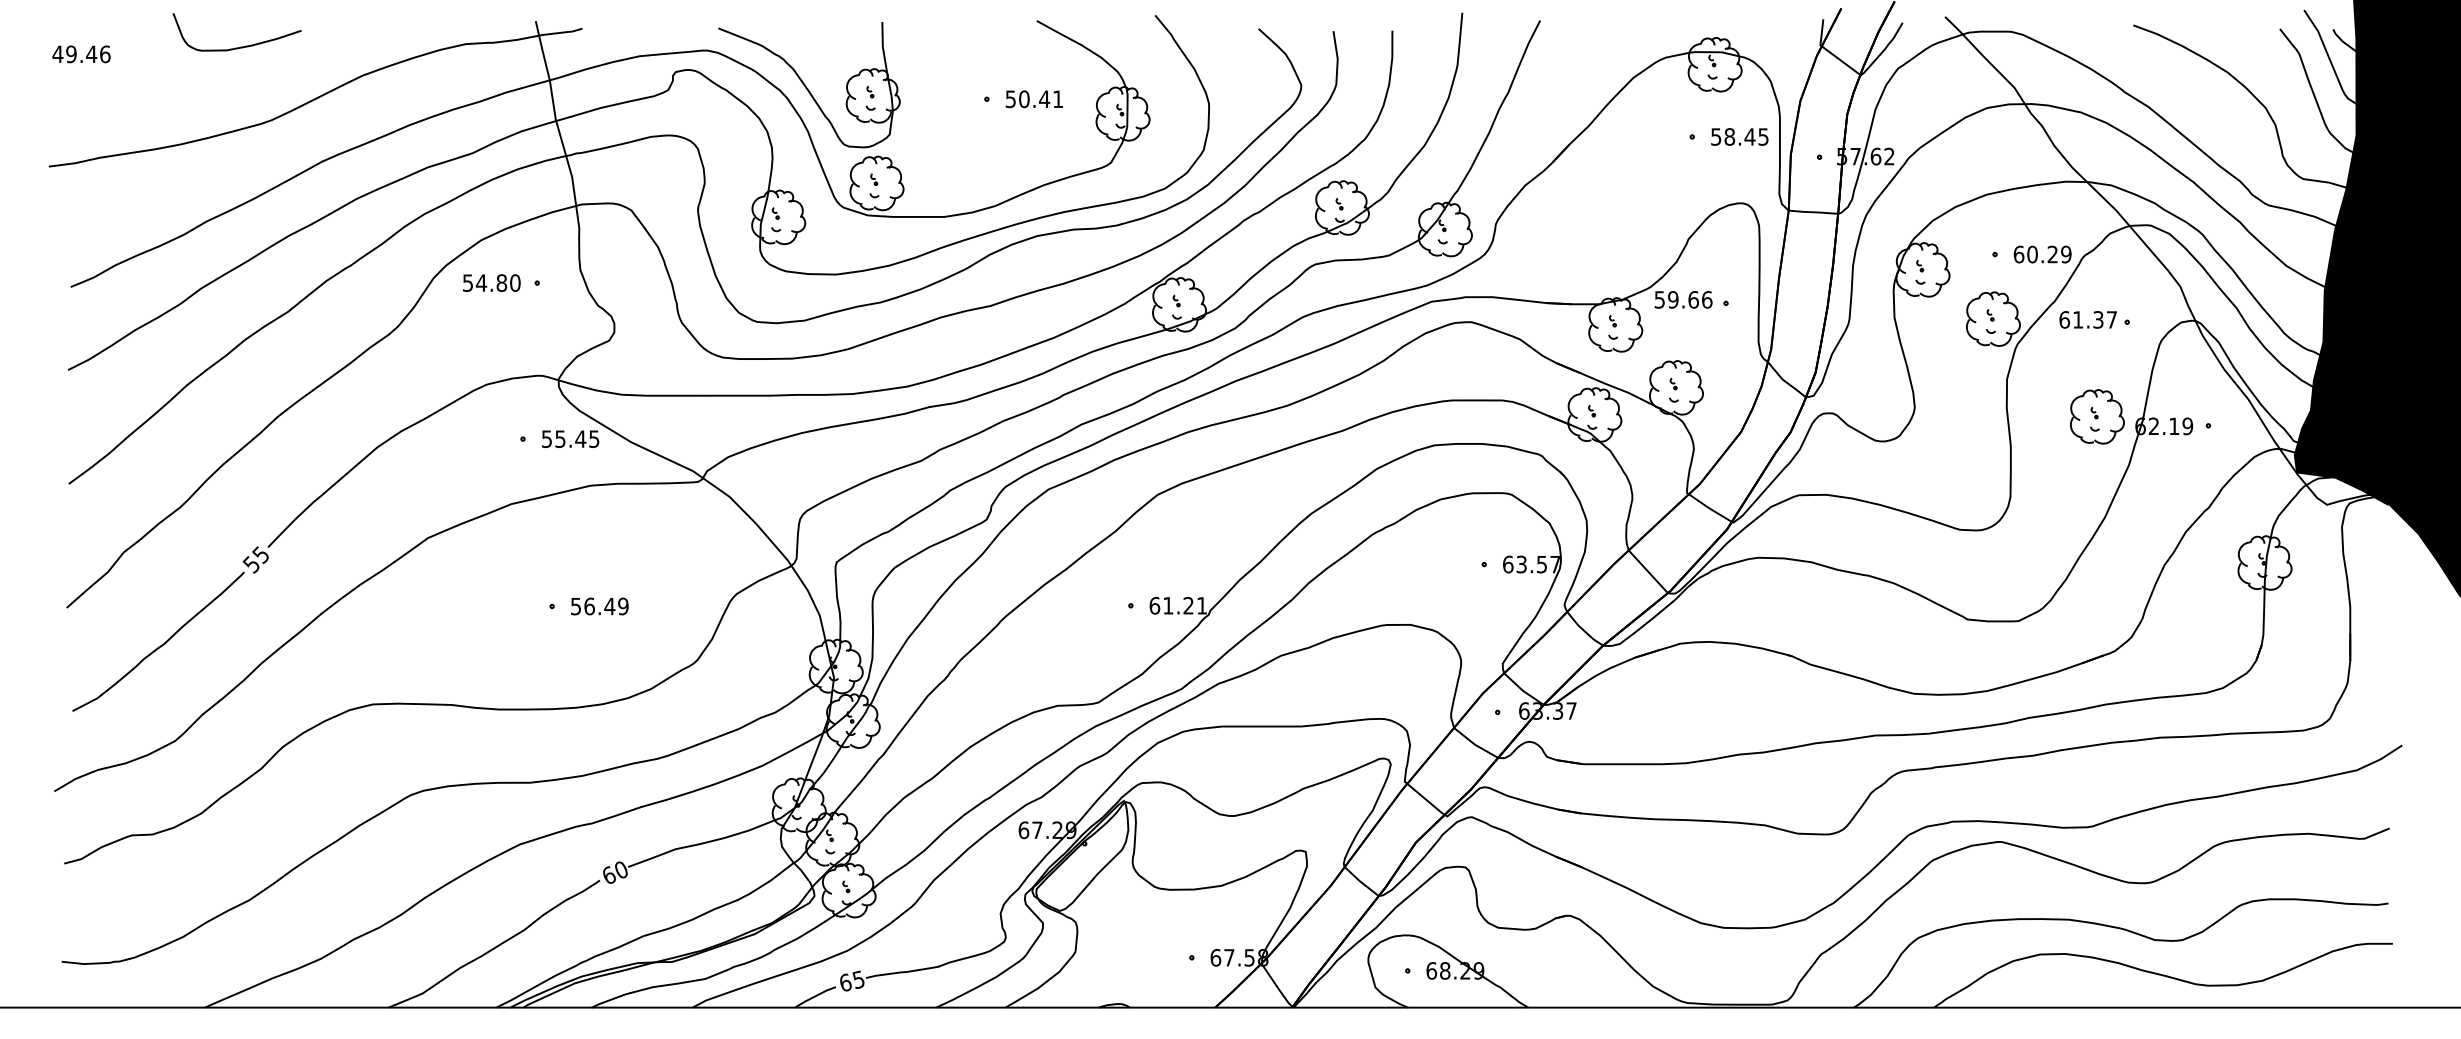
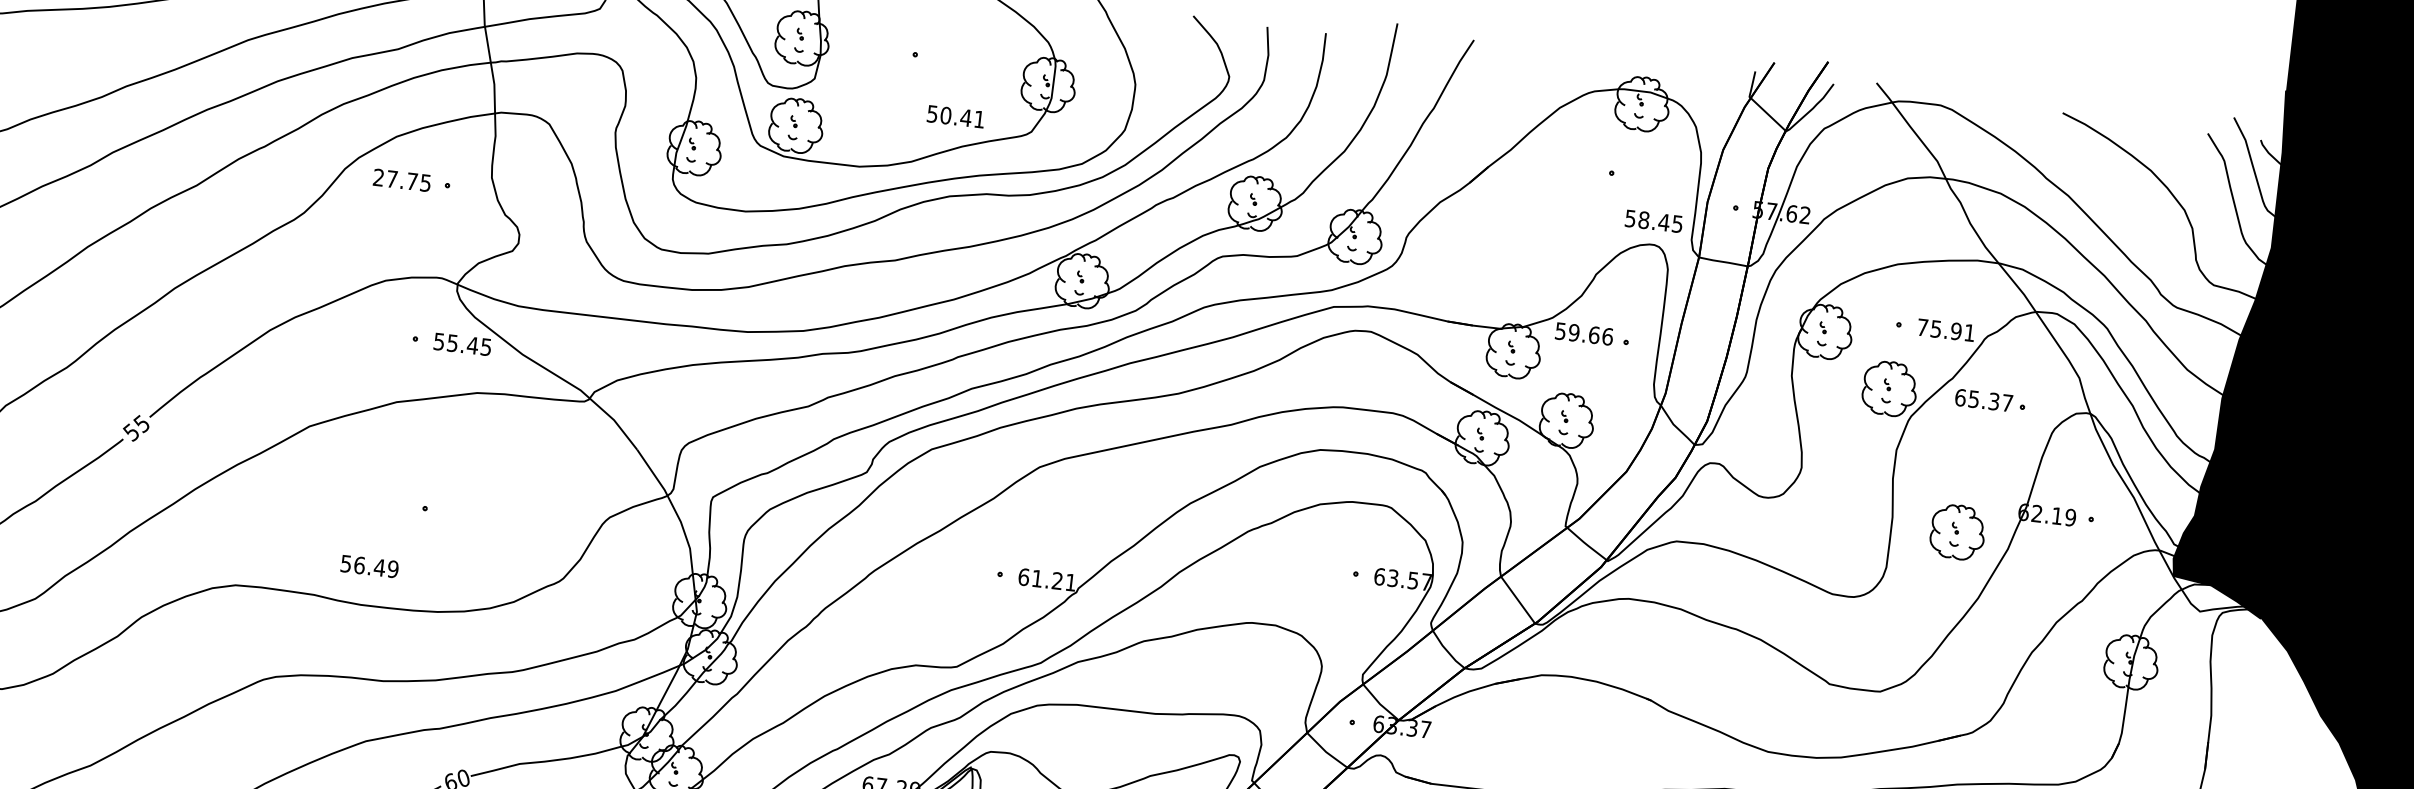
text: (1033, 99) -> (955, 116), moved
text: (1739, 136) -> (1653, 220), moved
text: (2042, 254) -> (1946, 330), 60.29 -> 75.91
text: (491, 282) -> (402, 179), 54.80 -> 27.75
text: (2078, 319) -> (1974, 398), 61.37 -> 65.37
part: (2097, 416) -> (1957, 531), moved
text: (599, 606) -> (369, 566), moved

